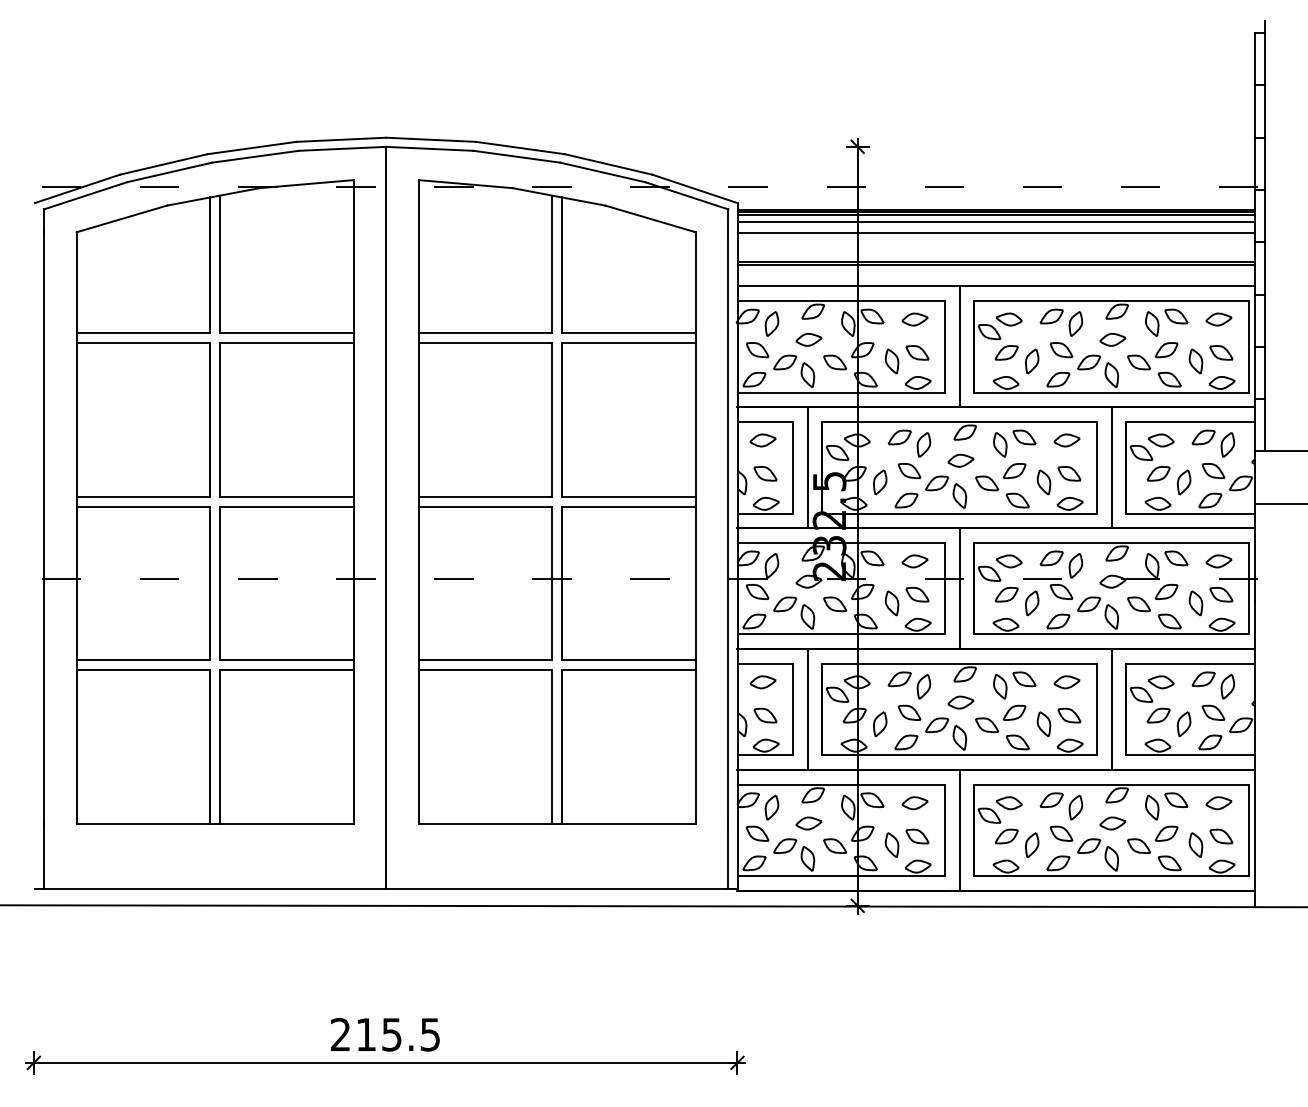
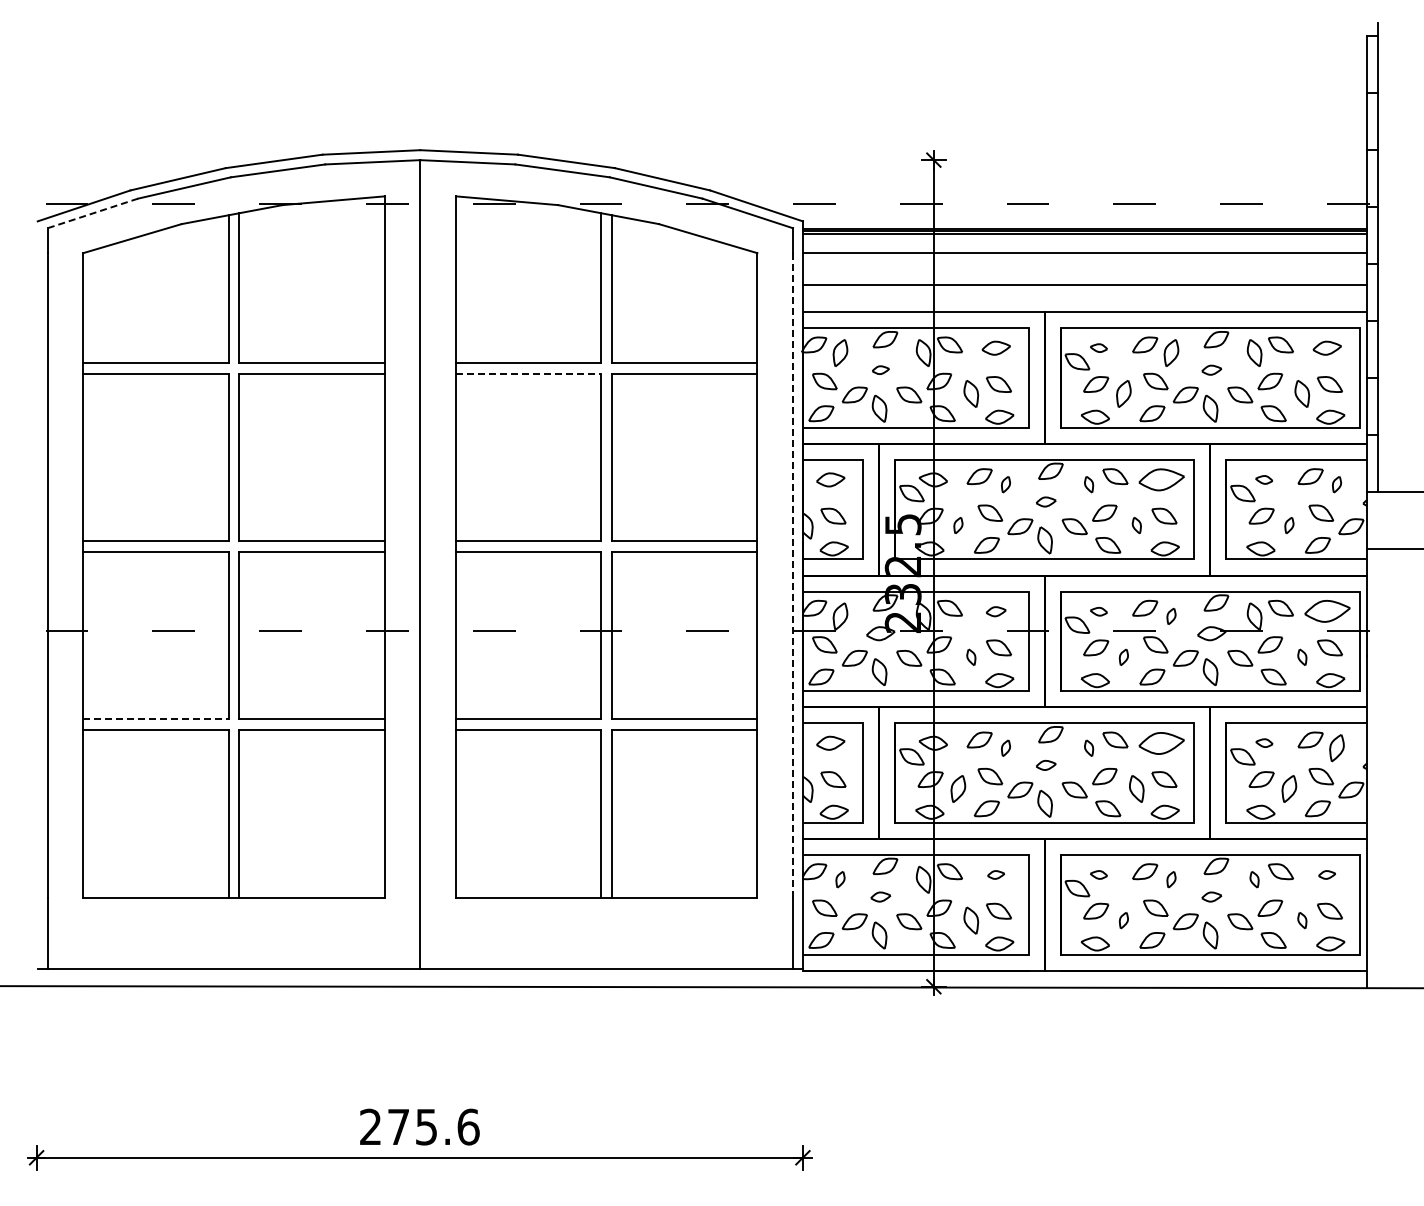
line: (85, 195) -> (92, 213), solid -> dashed
line: (996, 221) -> (1084, 241), removed
line: (996, 265) -> (1084, 289), removed
part: (1008, 318) -> (1098, 347), size x0.6
part: (808, 339) -> (880, 369), size x0.6
part: (1112, 339) -> (1211, 369), size x0.7
line: (485, 342) -> (528, 373), solid -> dashed
part: (1066, 440) -> (1161, 479), size x1.6
part: (1160, 440) -> (1263, 479), size x0.6
part: (923, 444) -> (1005, 484), size x0.6
part: (999, 444) -> (1088, 484), size x0.6
part: (1227, 444) -> (1336, 484), size x0.6
part: (960, 460) -> (1045, 501), size x0.7
part: (880, 482) -> (958, 525), size x0.6
part: (1043, 482) -> (1136, 525), size x0.6
part: (1184, 482) -> (1289, 525), size x0.6
line: (727, 528) -> (792, 575), solid -> dashed
part: (914, 561) -> (995, 611), size x0.7
part: (1008, 561) -> (1098, 611), size x0.6
part: (1218, 561) -> (1326, 611), size x1.6
part: (1075, 565) -> (1171, 616), size x0.6
part: (892, 603) -> (971, 657), size x0.6
part: (1031, 603) -> (1123, 657), size x0.6
part: (1196, 603) -> (1302, 657), size x0.6
line: (143, 660) -> (155, 719), solid -> dashed
part: (1066, 681) -> (1161, 742), size x1.6
part: (1161, 681) -> (1264, 742), size x0.6
part: (923, 687) -> (1005, 748), size x0.6
part: (999, 687) -> (1088, 748), size x0.6
part: (960, 702) -> (1045, 765), size x0.7
part: (914, 802) -> (995, 874), size x0.6
part: (1008, 802) -> (1098, 874), size x0.6
part: (1218, 802) -> (1326, 874), size x0.6
part: (771, 807) -> (840, 879), size x0.6
part: (1075, 807) -> (1171, 879), size x0.6
part: (1152, 807) -> (1254, 879), size x0.6
part: (808, 822) -> (880, 896), size x0.7
part: (1112, 822) -> (1211, 896), size x0.7
part: (1031, 845) -> (1123, 920), size x0.6
part: (1196, 845) -> (1302, 920), size x0.6
text: (398, 1034) -> (433, 1126), 215.5 -> 275.6

